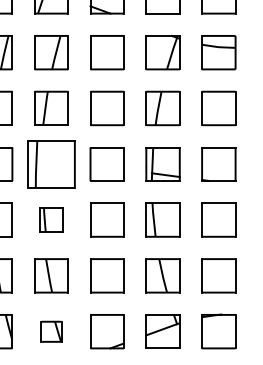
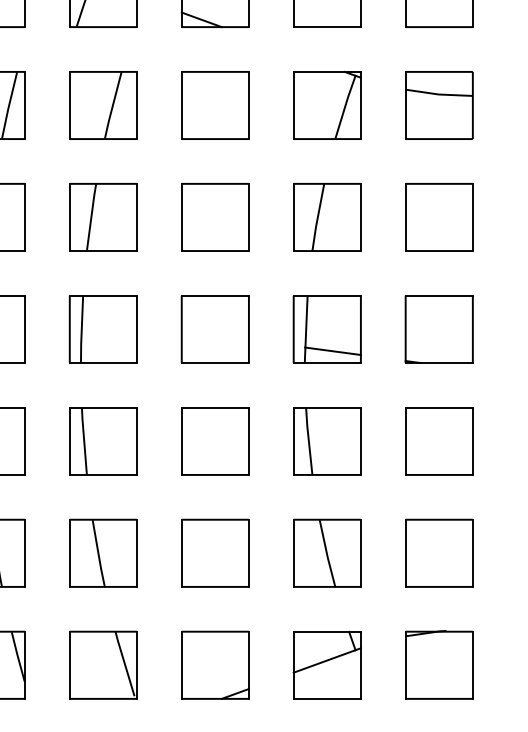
part: (51, 164) -> (103, 329), size x0.71
part: (51, 219) -> (103, 440), size x1.43
part: (51, 331) -> (103, 664), size x1.67

